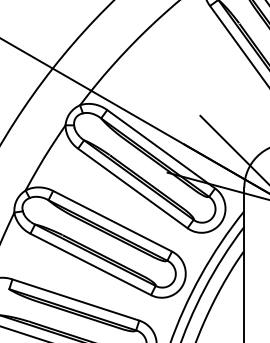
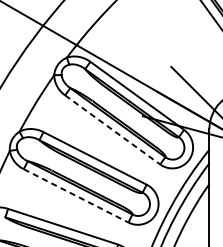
line: (132, 188) -> (112, 129), solid -> dashed
line: (90, 264) -> (75, 195), solid -> dashed

